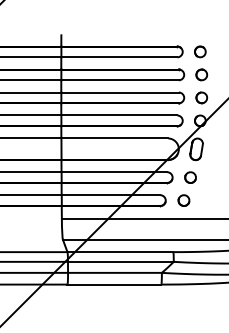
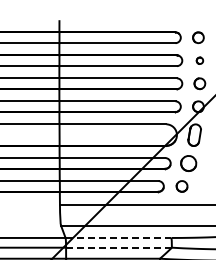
part: (201, 74) -> (199, 60), size x0.6
part: (190, 177) -> (188, 163), size x1.4
line: (120, 252) -> (118, 238), solid -> dashed
line: (120, 261) -> (118, 247), solid -> dashed

